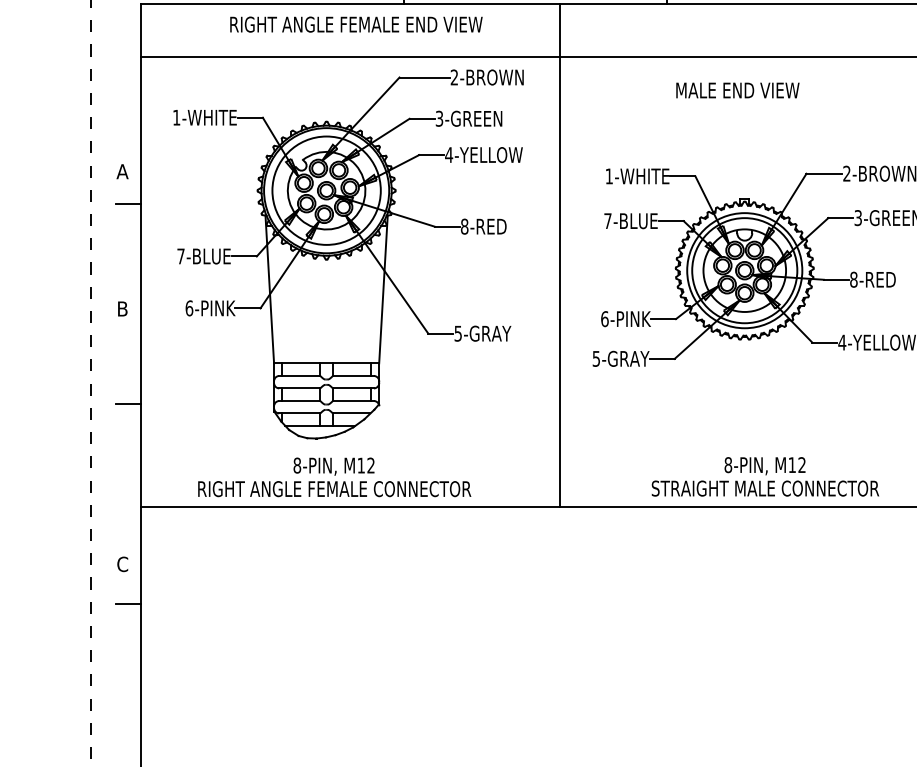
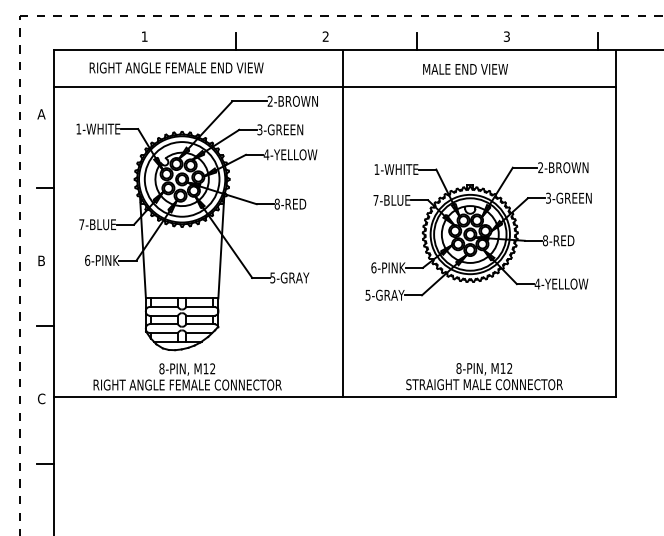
text: (356, 23) -> (176, 67), moved
text: (737, 90) -> (465, 69), moved
text: (122, 171) -> (41, 114), moved
text: (122, 563) -> (41, 398), moved

